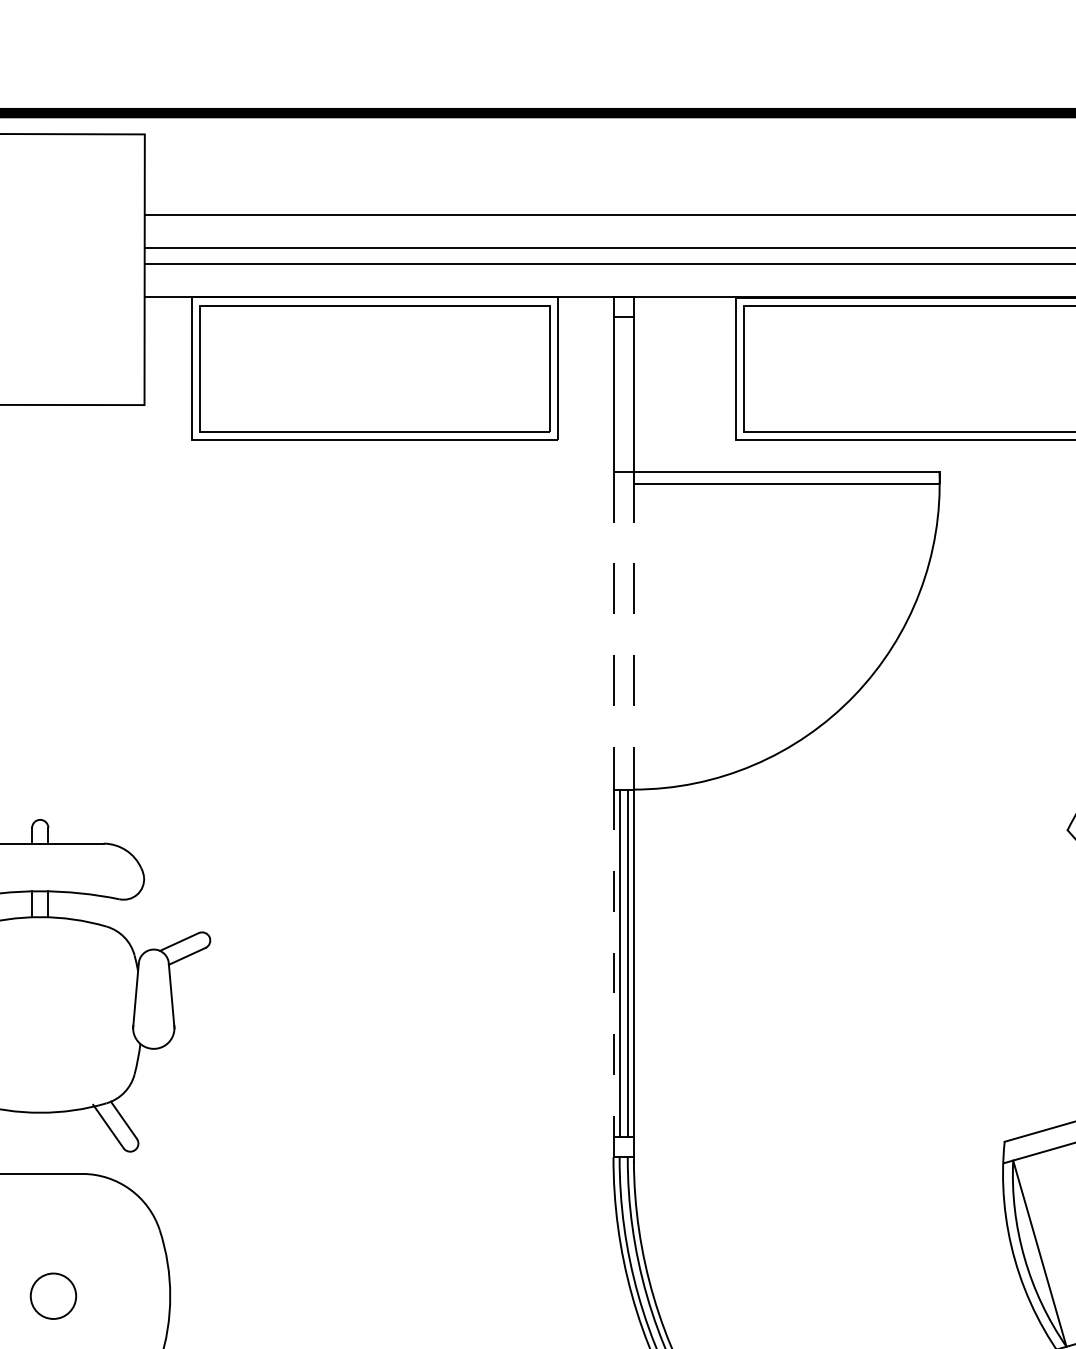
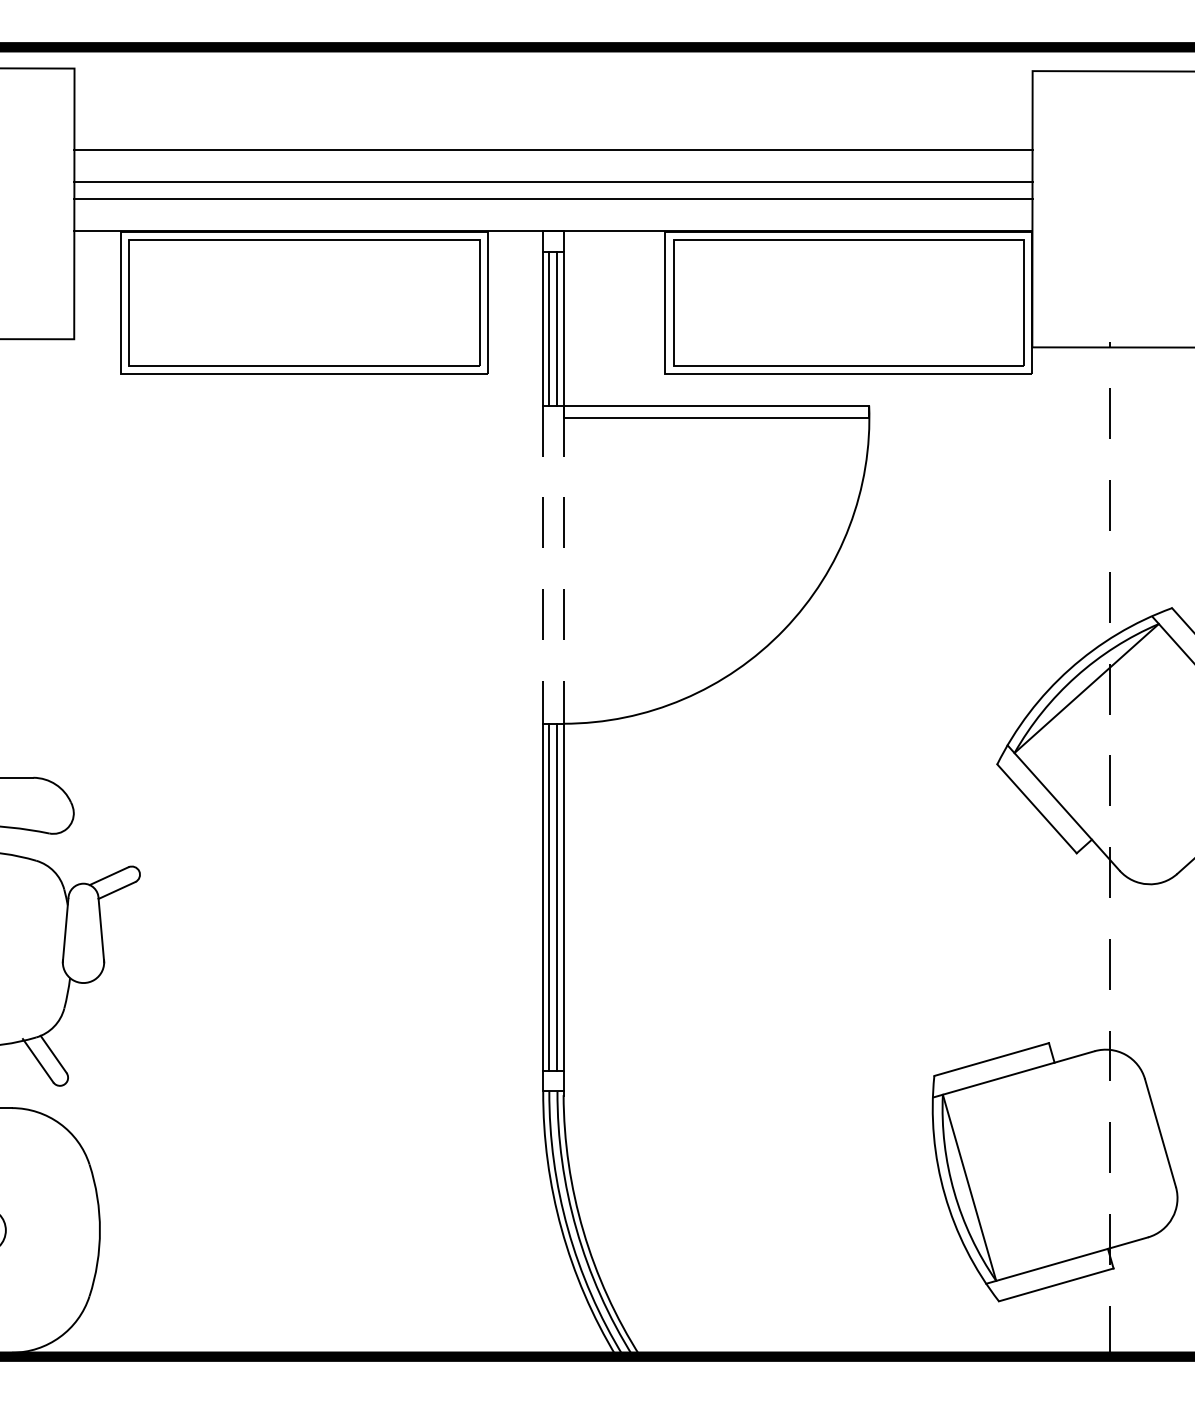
line: (619, 394) -> (549, 328), added
line: (627, 394) -> (557, 328), added
line: (613, 963) -> (543, 897), dashed -> solid

